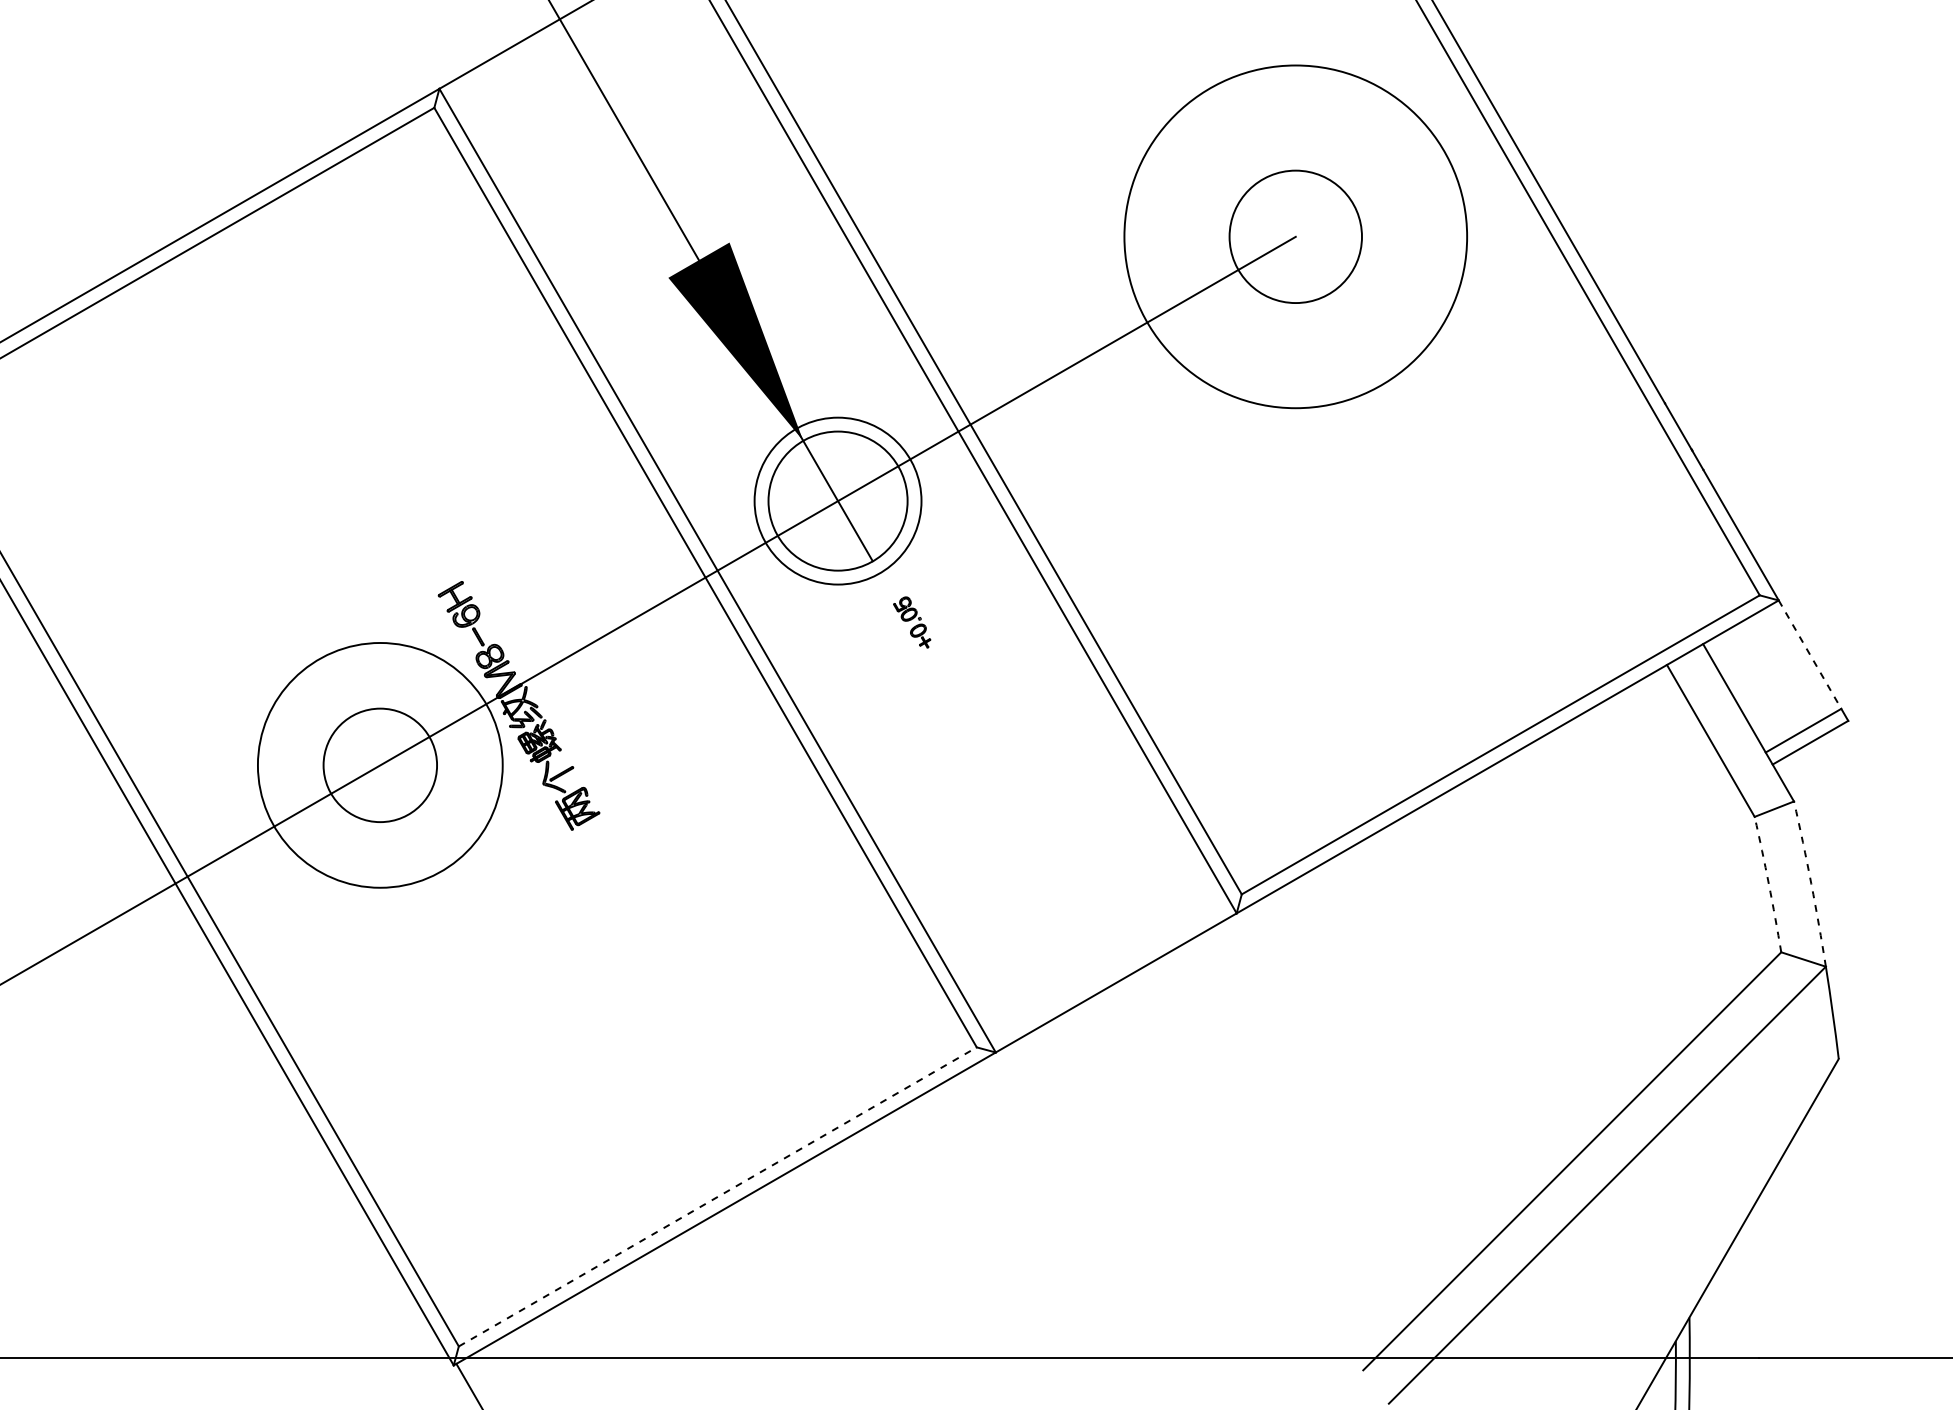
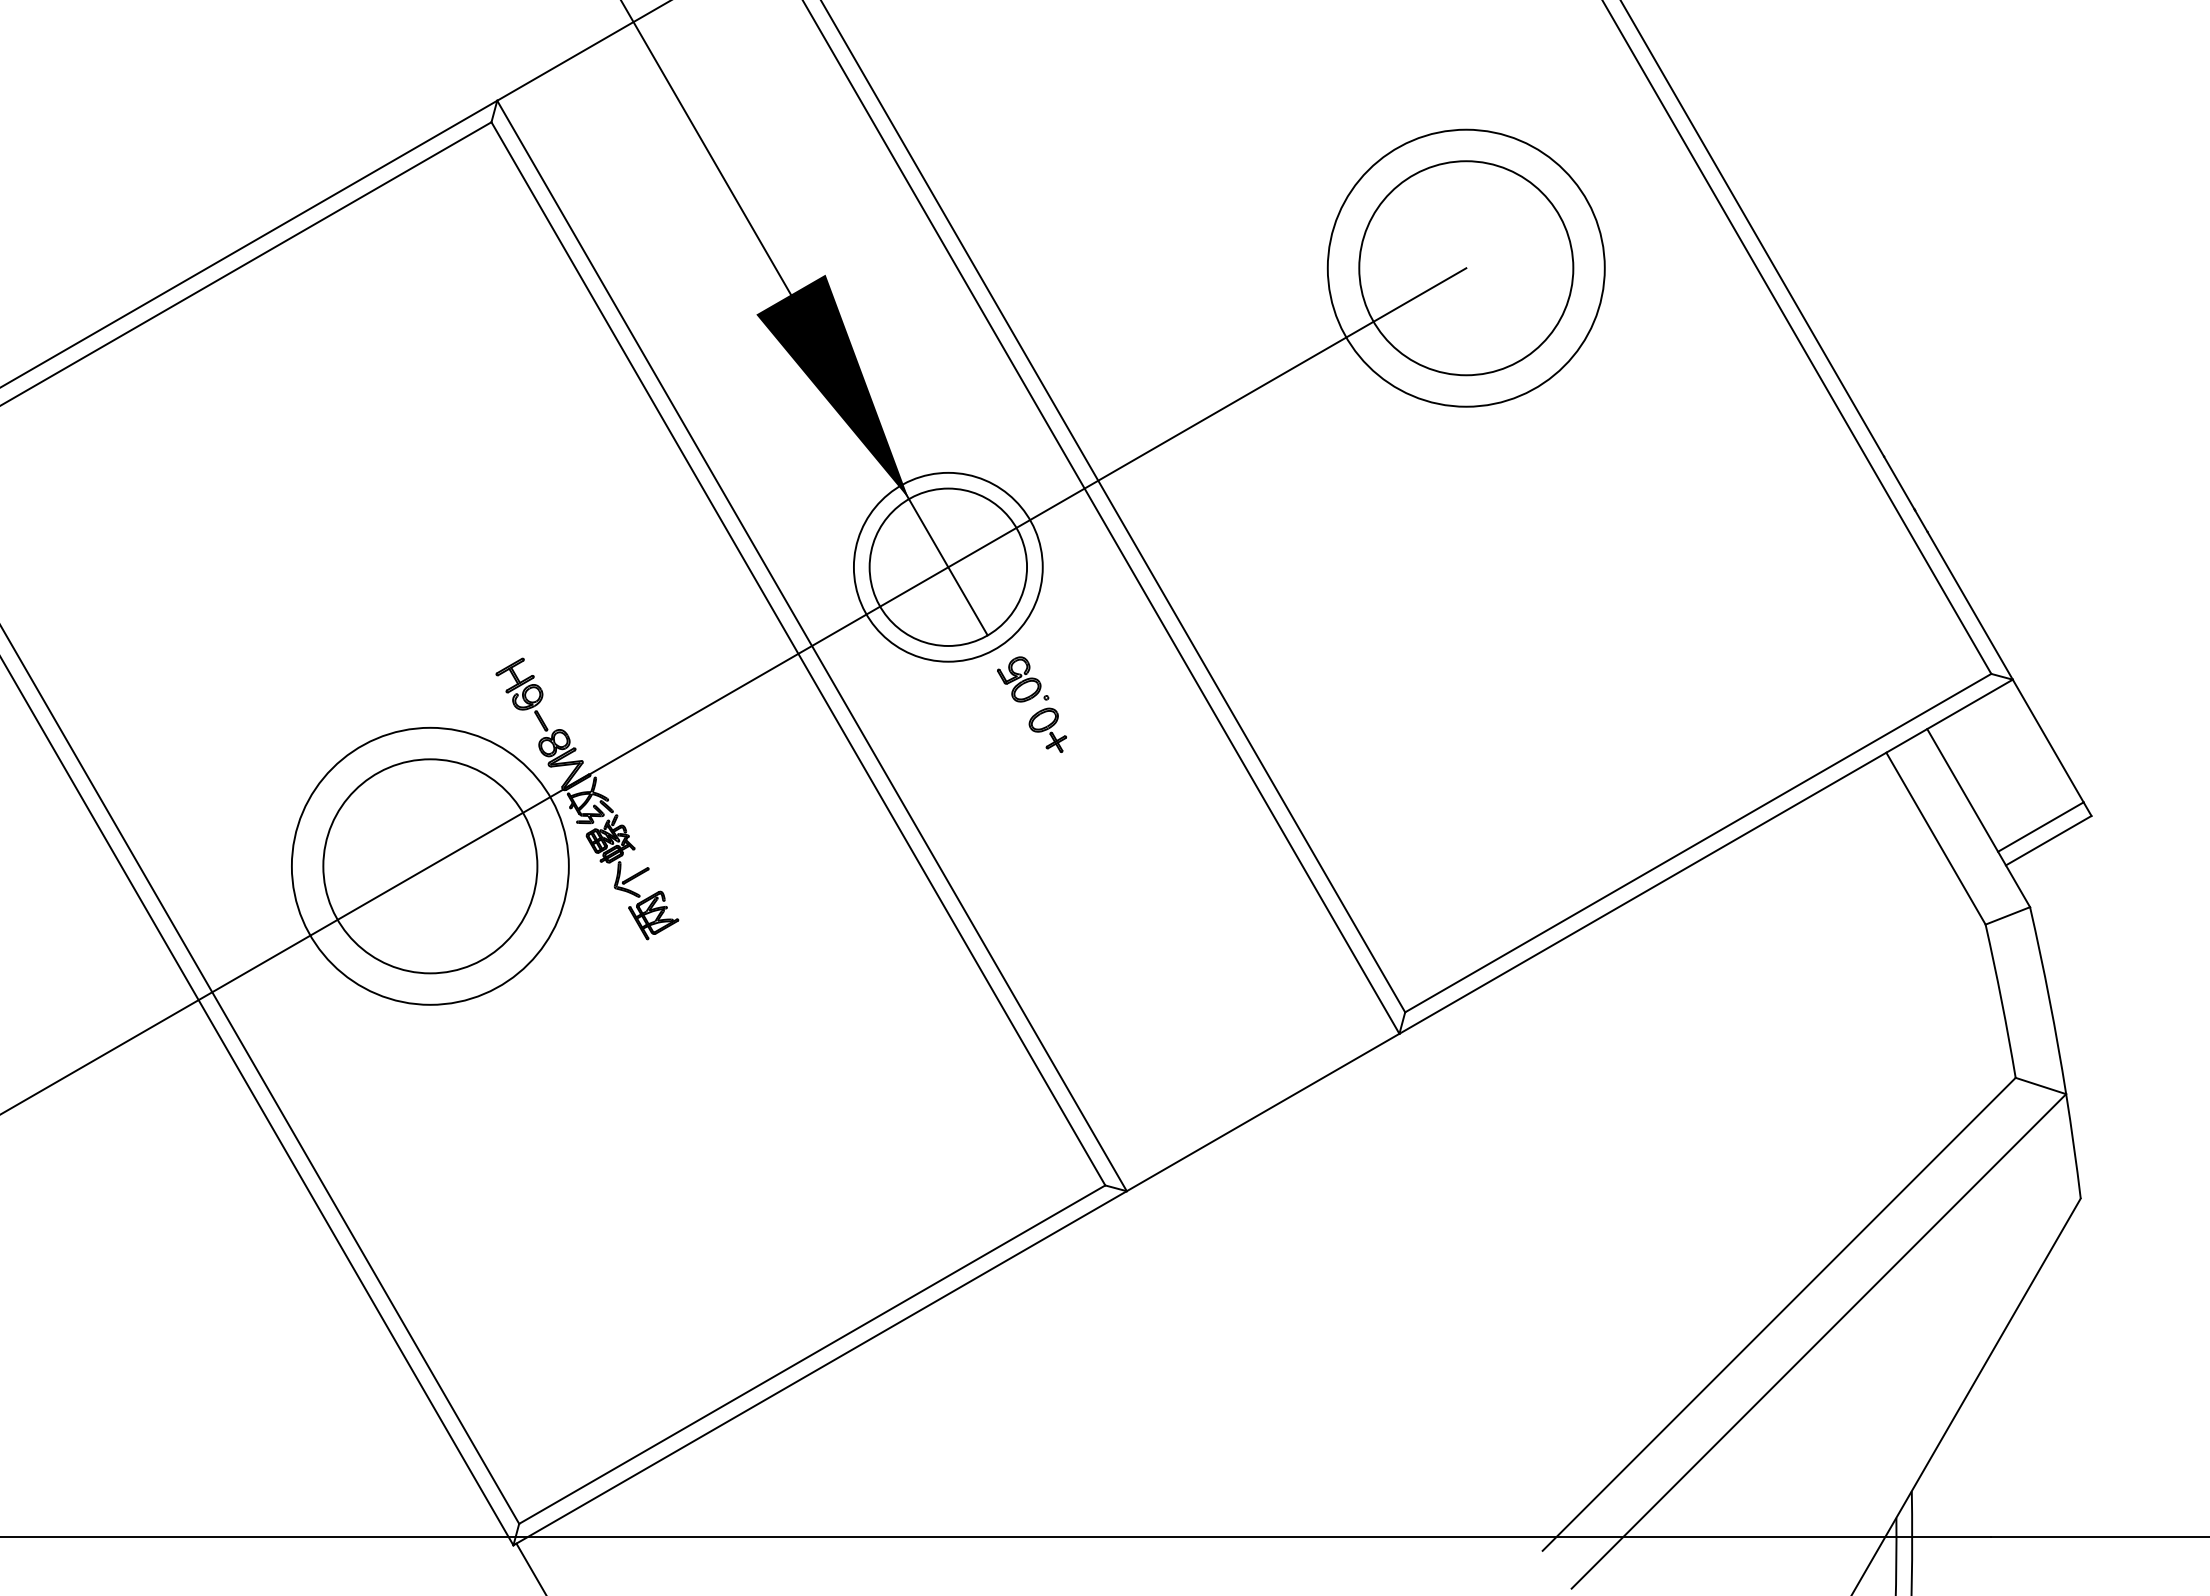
circle: (1295, 236) -> (1465, 267), size x0.71
circle: (1295, 237) -> (1466, 268), size x1.43
part: (912, 622) -> (1032, 704), size x1.67
line: (1810, 655) -> (2048, 741), dashed -> solid
circle: (380, 765) -> (430, 866), size x1.67
arc: (1811, 883) -> (2049, 1000), dashed -> solid
arc: (1768, 884) -> (2001, 1001), dashed -> solid
line: (718, 1196) -> (812, 1354), dashed -> solid

